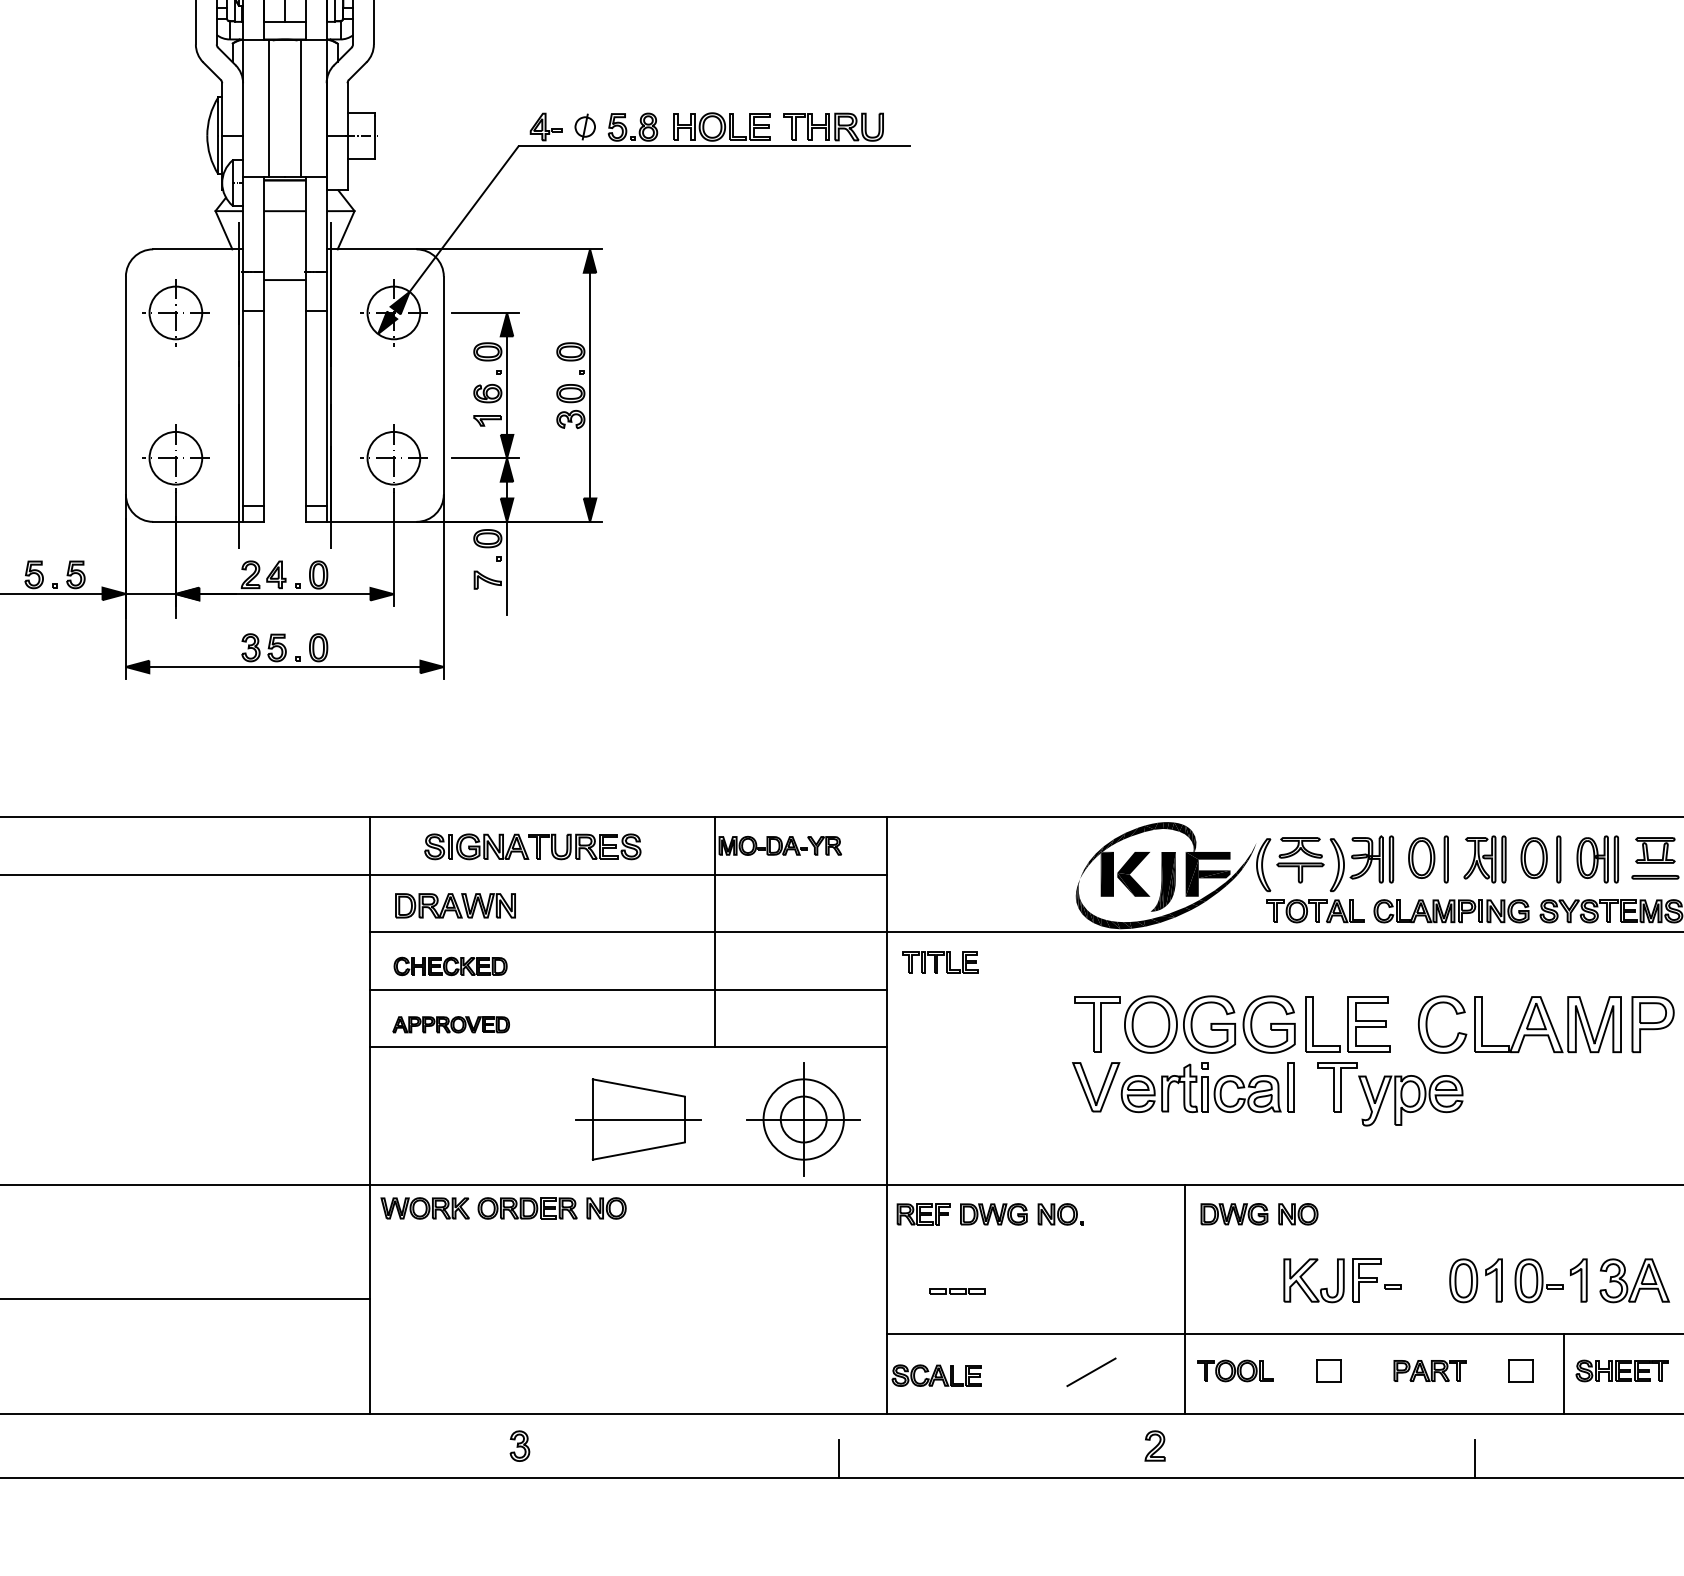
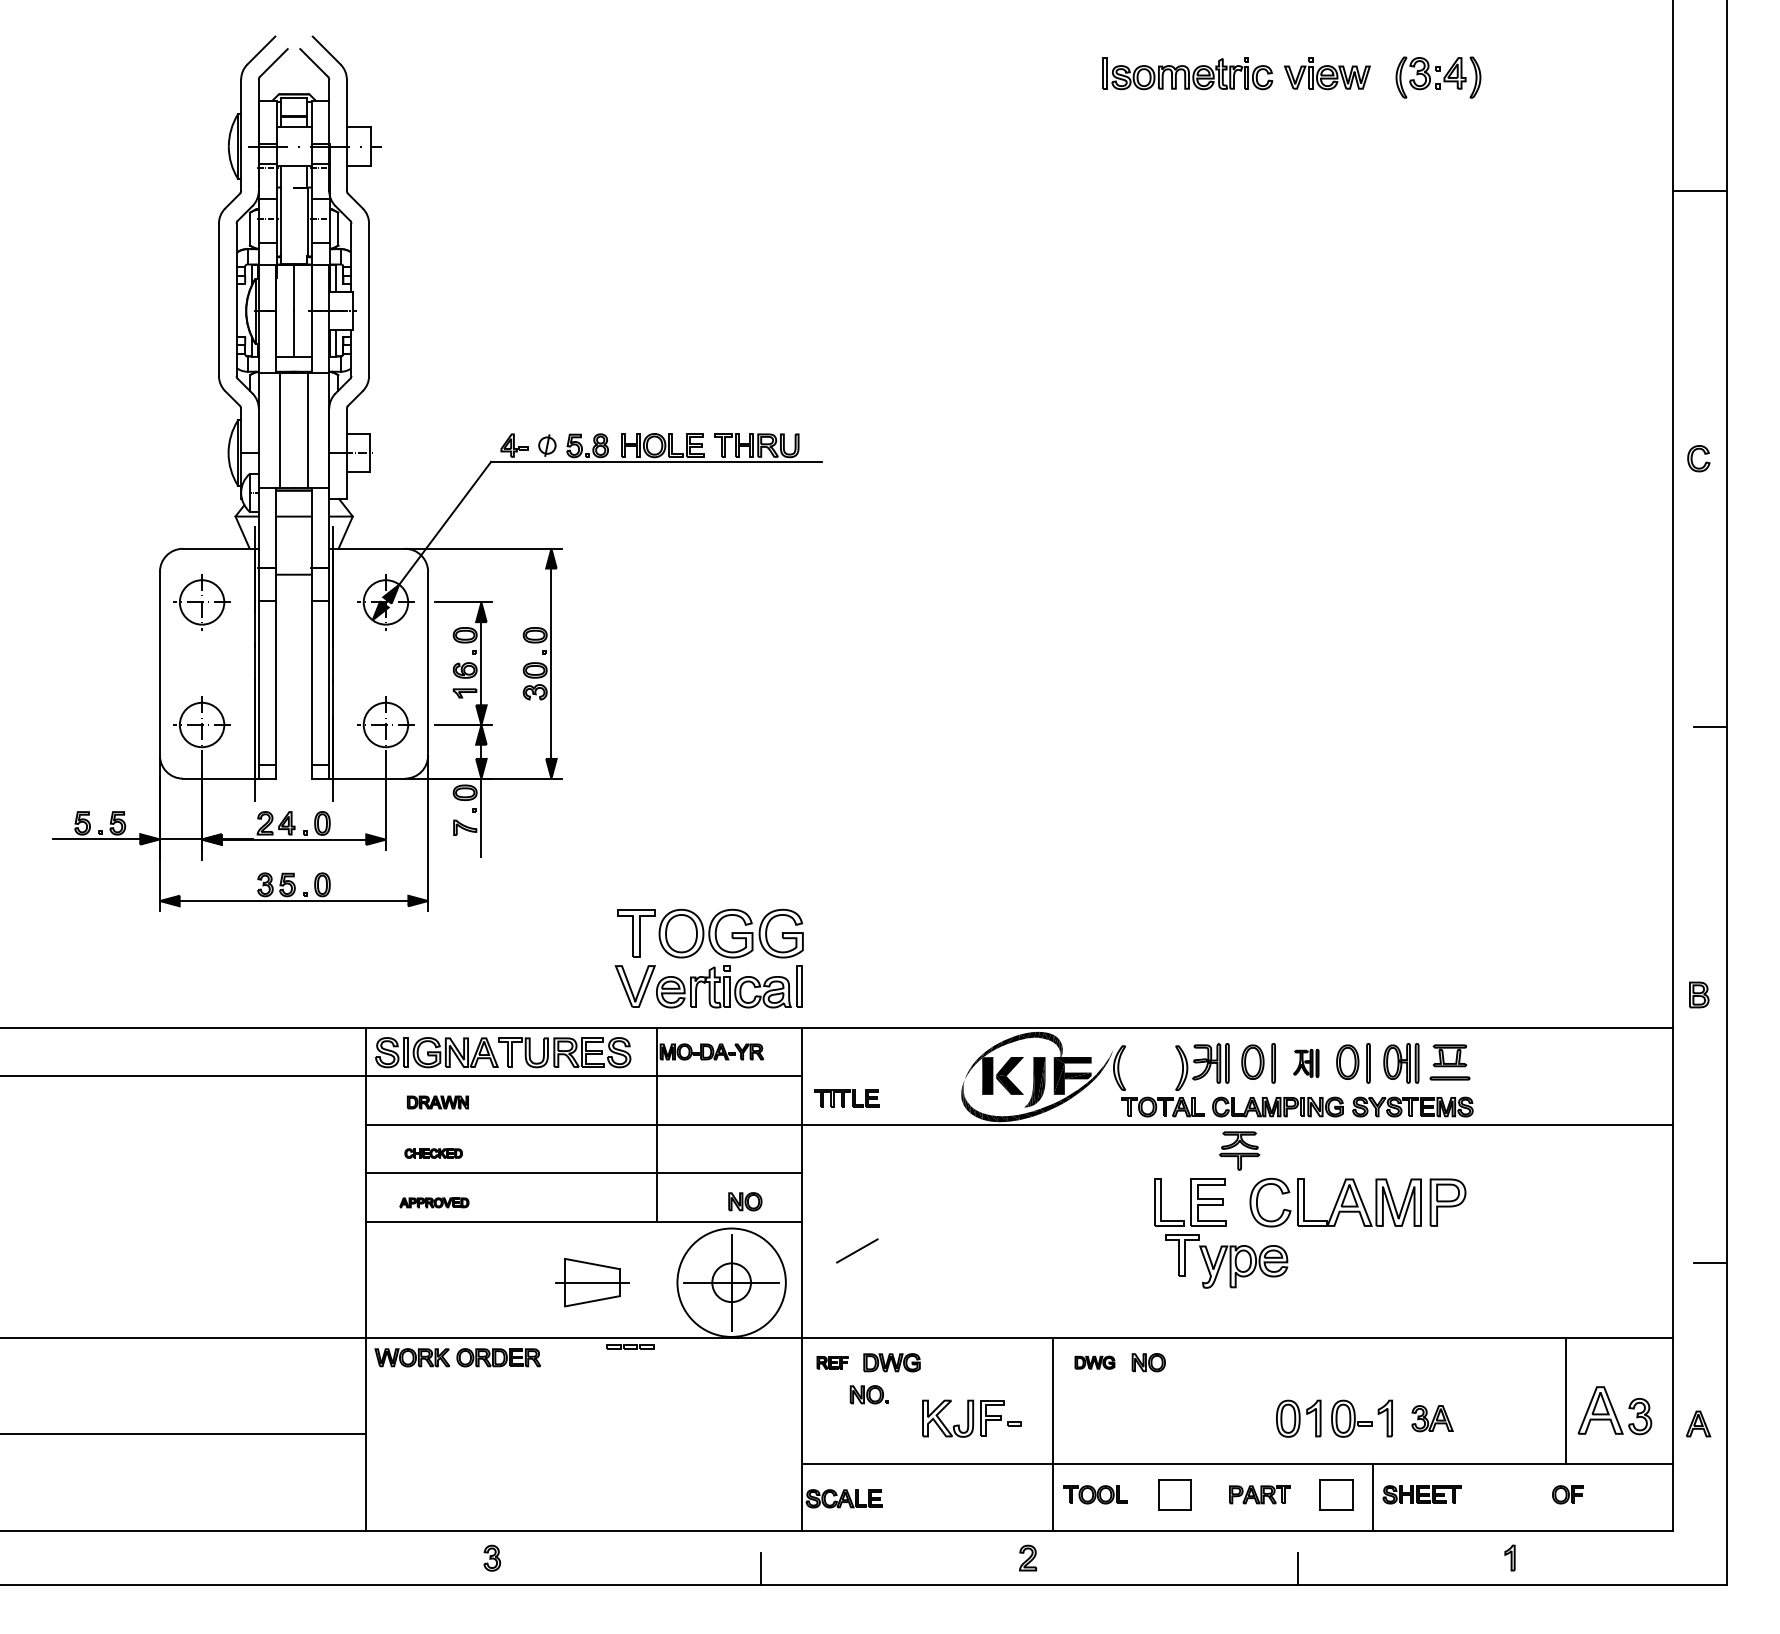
part: (532, 846) -> (502, 1052), size x1.4
part: (1300, 859) -> (1239, 1150), moved
part: (1485, 859) -> (1306, 1063), size x0.7
part: (454, 905) -> (437, 1102), size x0.6
part: (939, 962) -> (846, 1098), moved
part: (450, 966) -> (433, 1153), size x0.6
part: (451, 1024) -> (434, 1202), size x0.7
part: (1190, 1045) -> (714, 951), moved
part: (638, 1119) -> (592, 1282), size x0.7
circle: (803, 1119) -> (731, 1282), size x1.6
part: (606, 1208) -> (745, 1201), moved
part: (923, 1214) -> (832, 1362), size x0.7
part: (1059, 1214) -> (868, 1394), moved
part: (1233, 1214) -> (1094, 1362), size x0.7
part: (1341, 1280) -> (971, 1418), moved
part: (1634, 1280) -> (1432, 1418), size x0.7
part: (957, 1291) -> (630, 1346), moved
part: (1328, 1370) -> (1174, 1494), size x1.6
part: (1520, 1370) -> (1336, 1494), size x1.6
line: (1091, 1371) -> (857, 1250), moved

